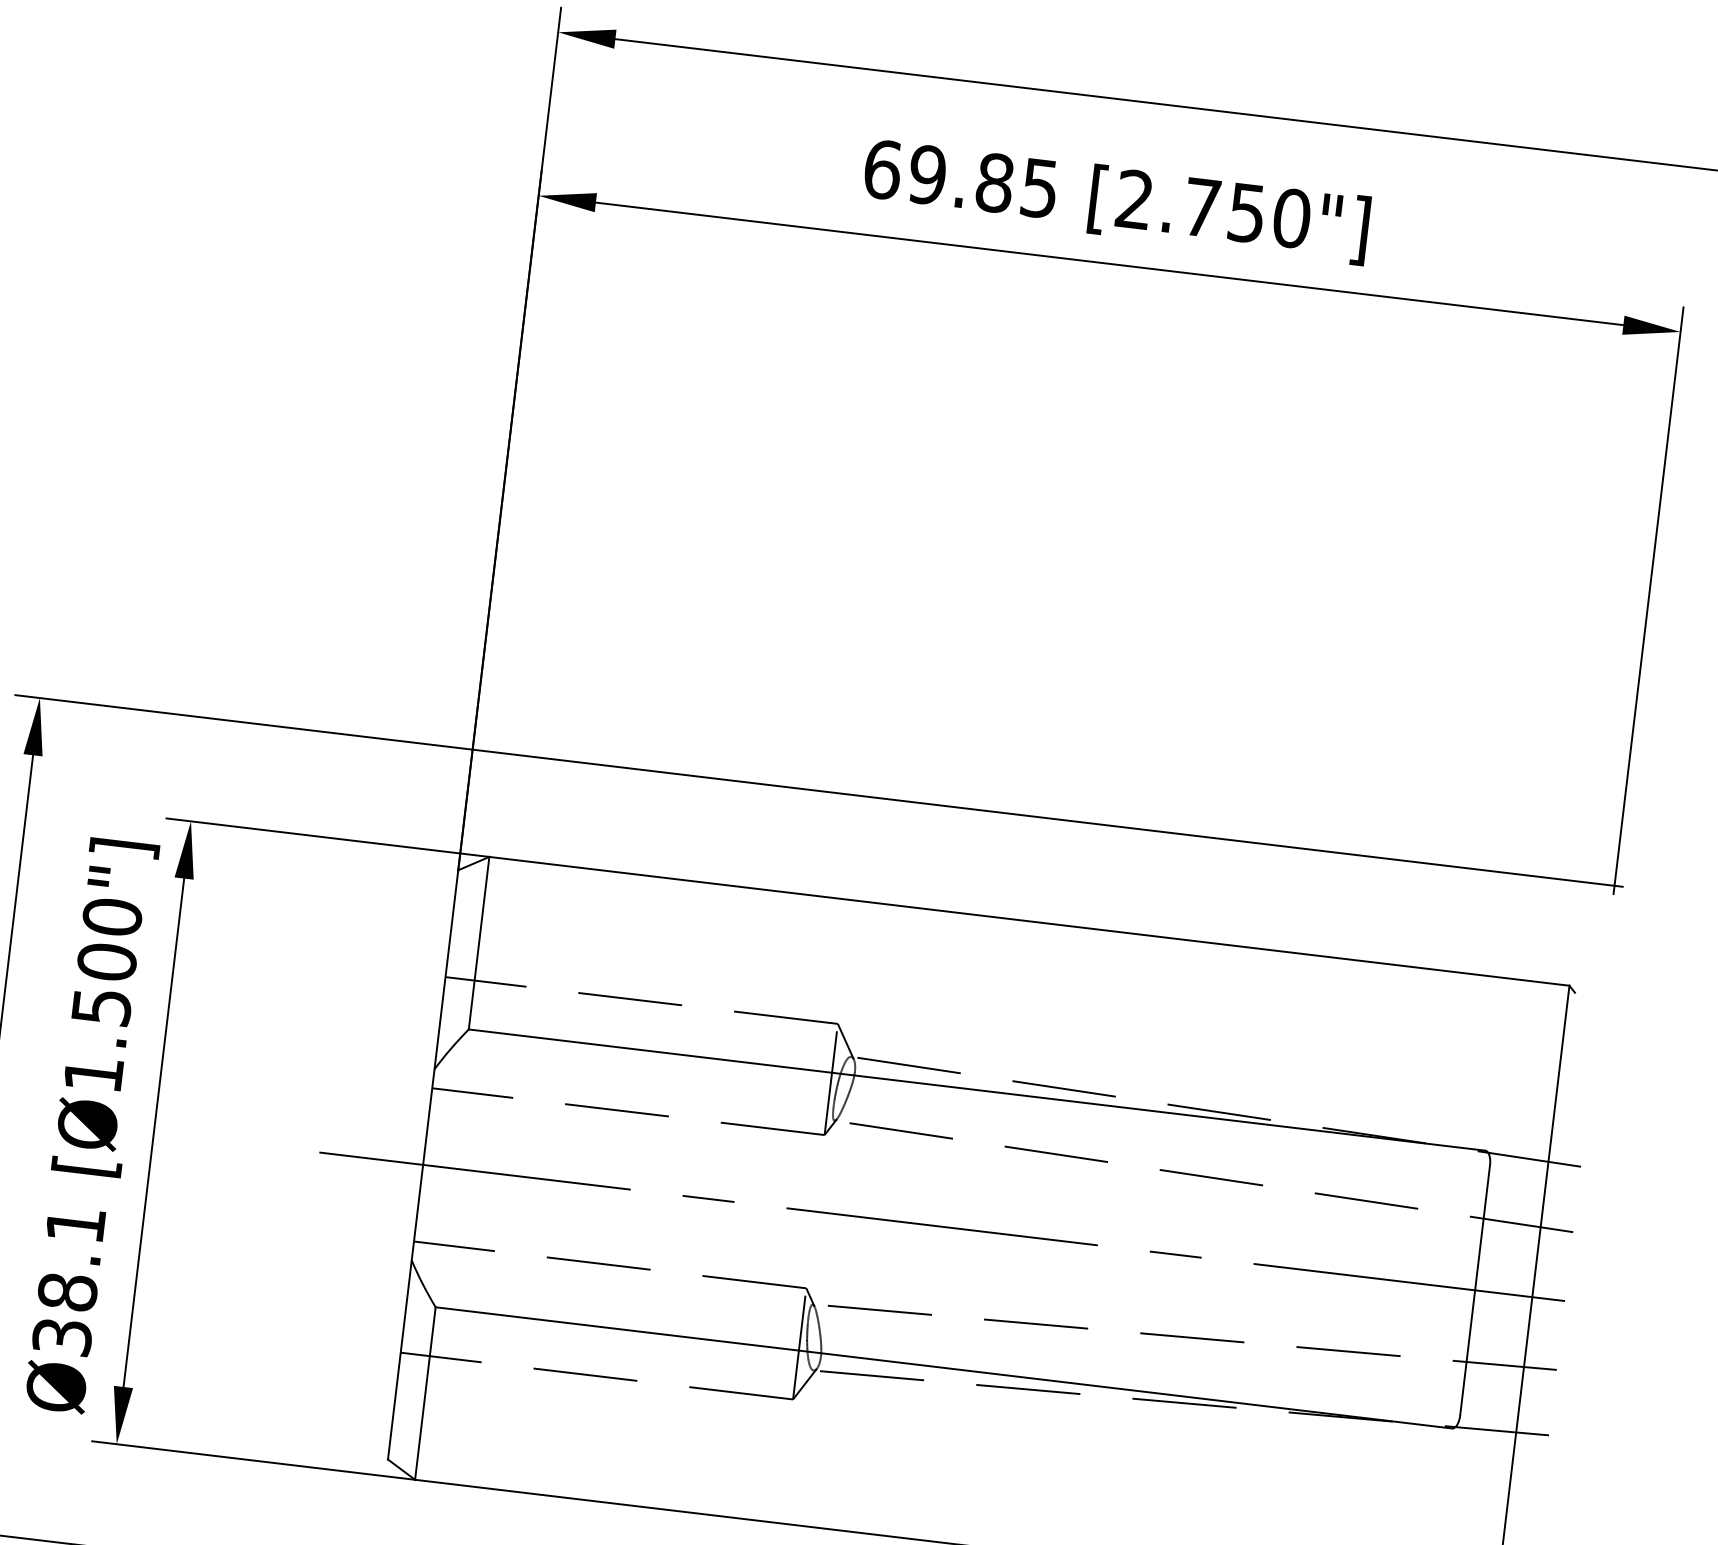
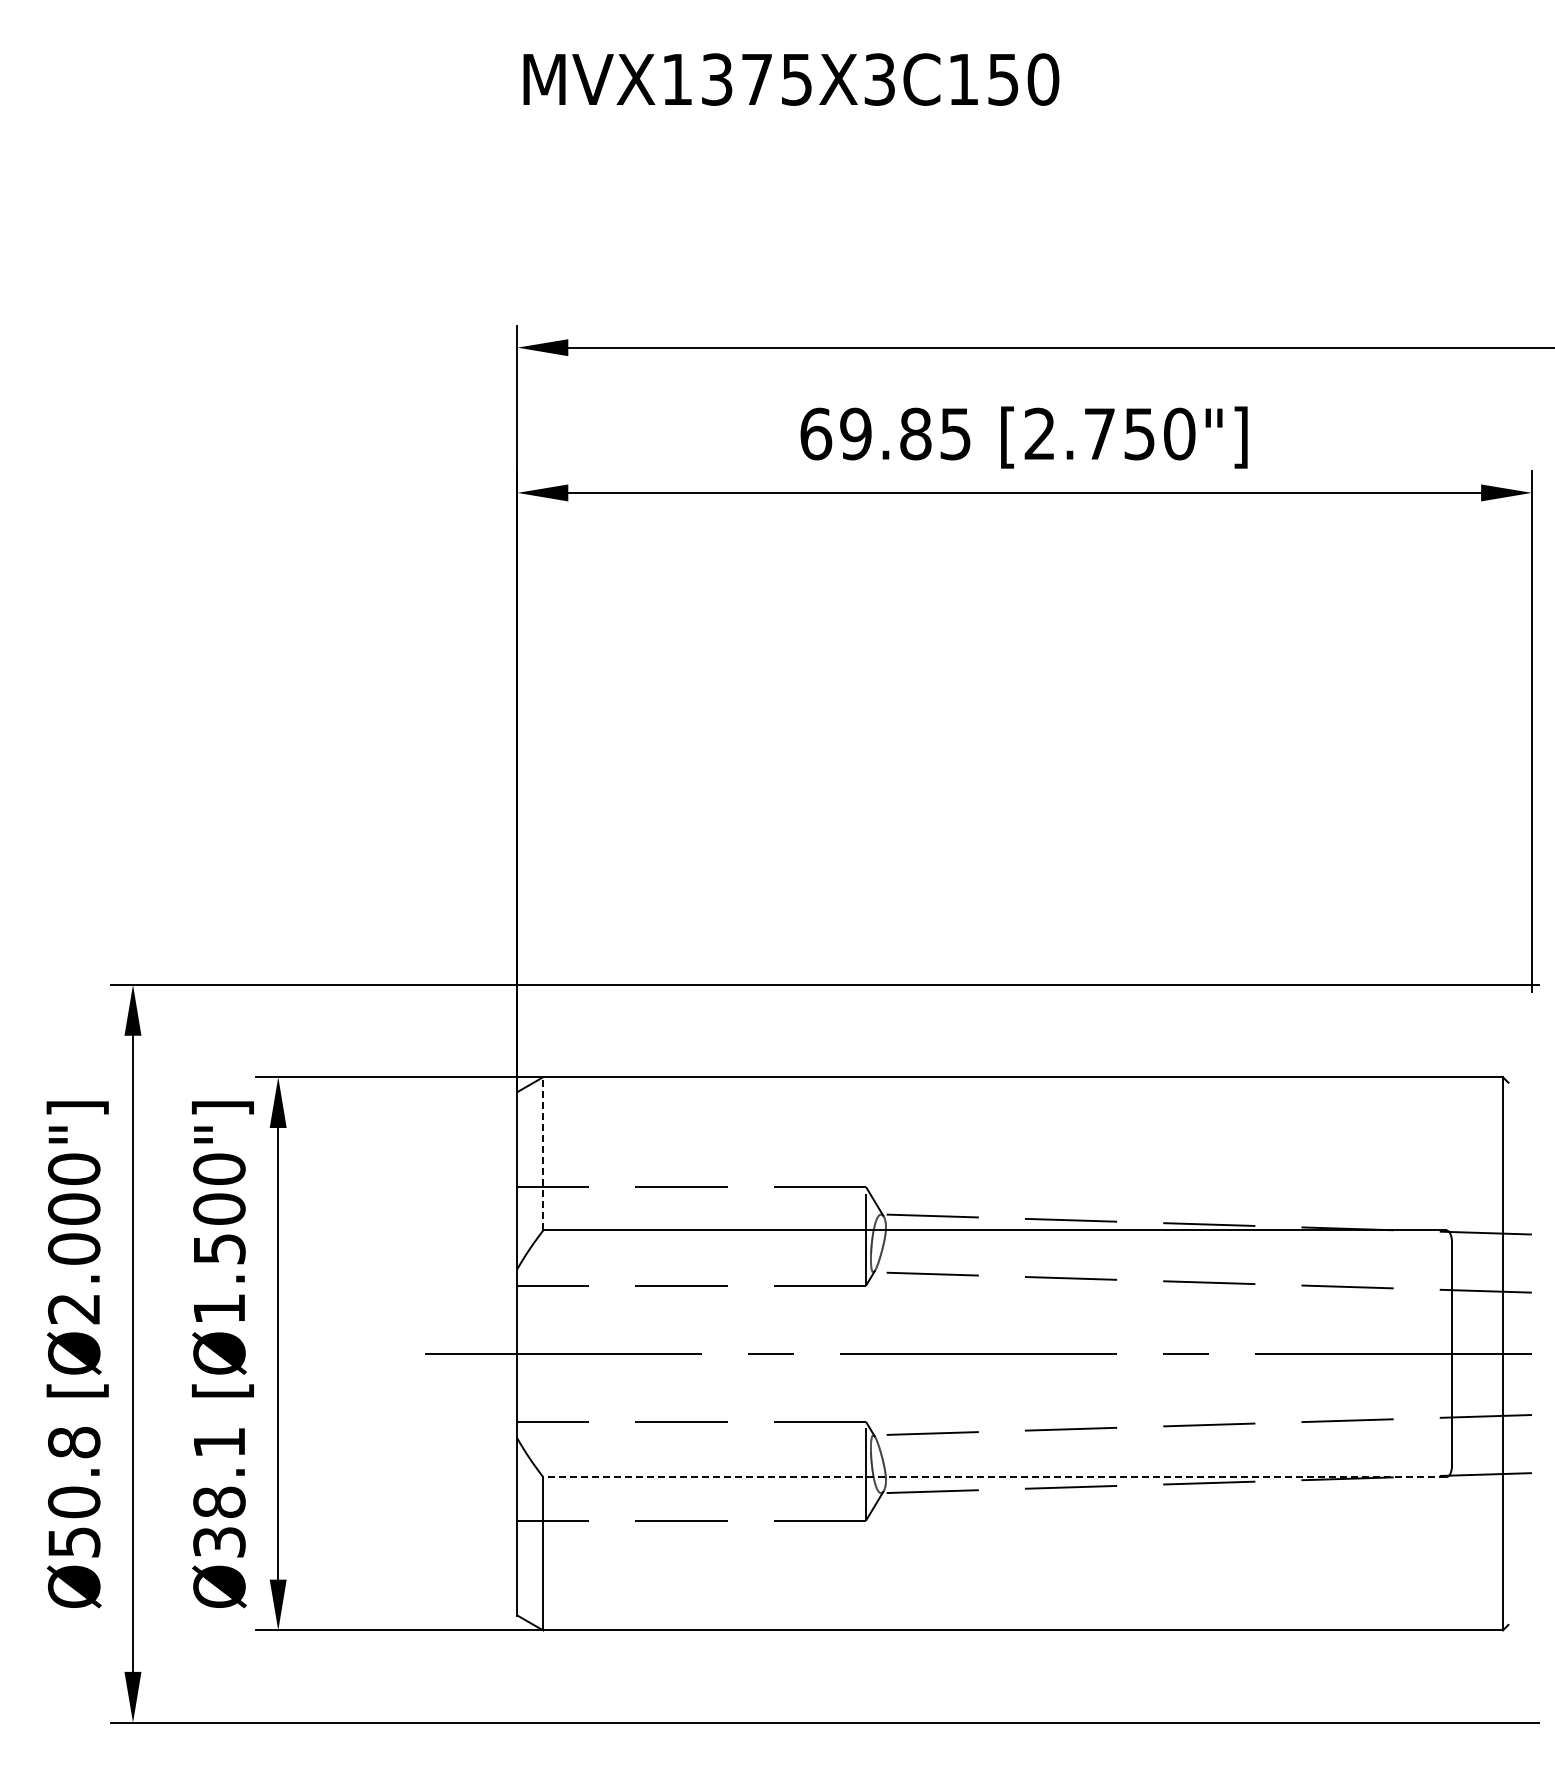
line: (479, 942) -> (543, 1153), solid -> dashed
line: (943, 1368) -> (994, 1477), solid -> dashed

